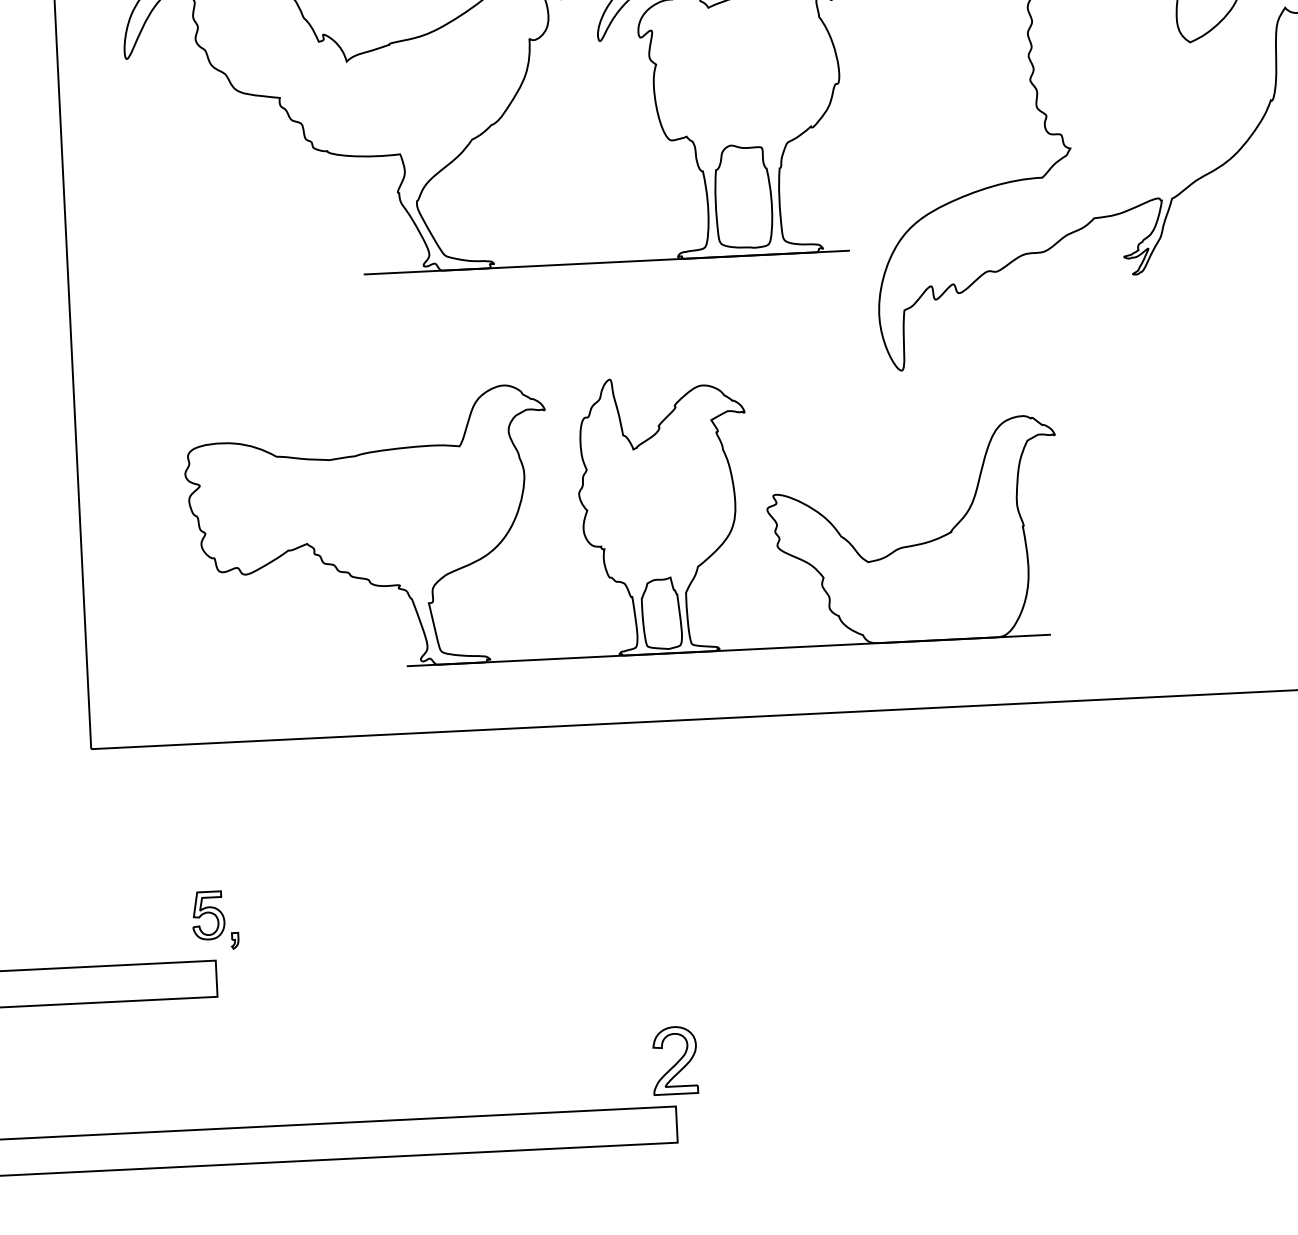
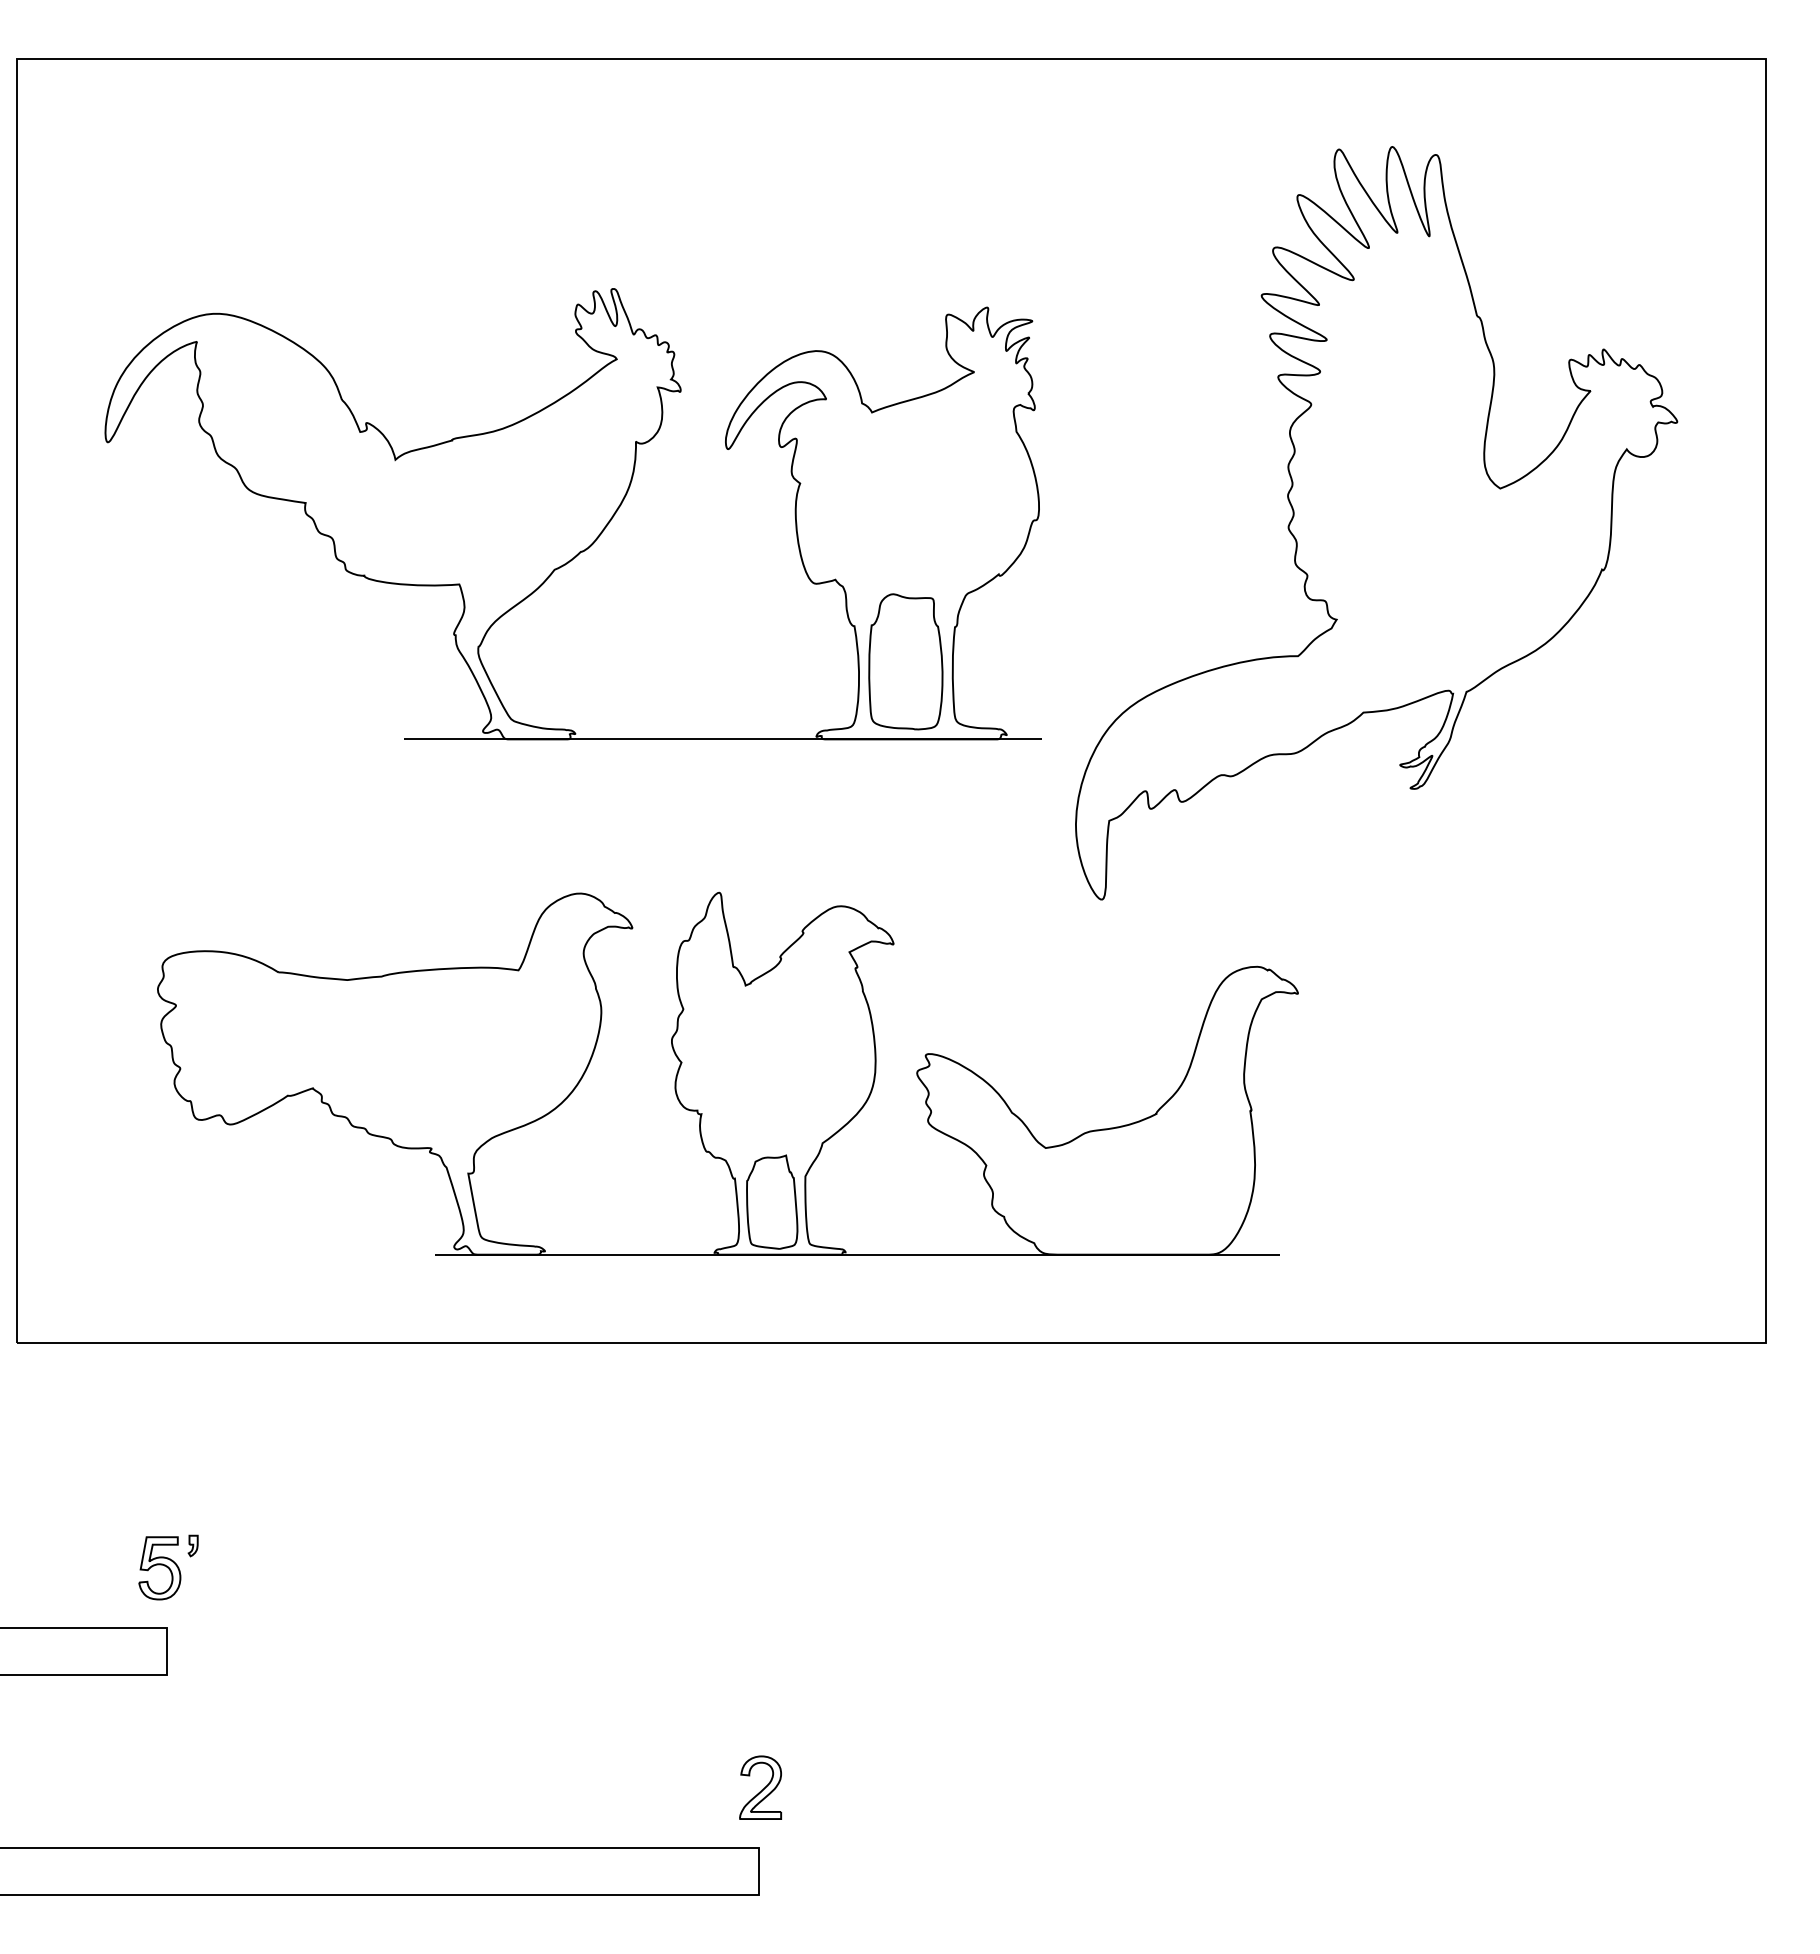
part: (234, 940) -> (192, 1545), moved
part: (674, 1060) -> (760, 1787), size x0.71

